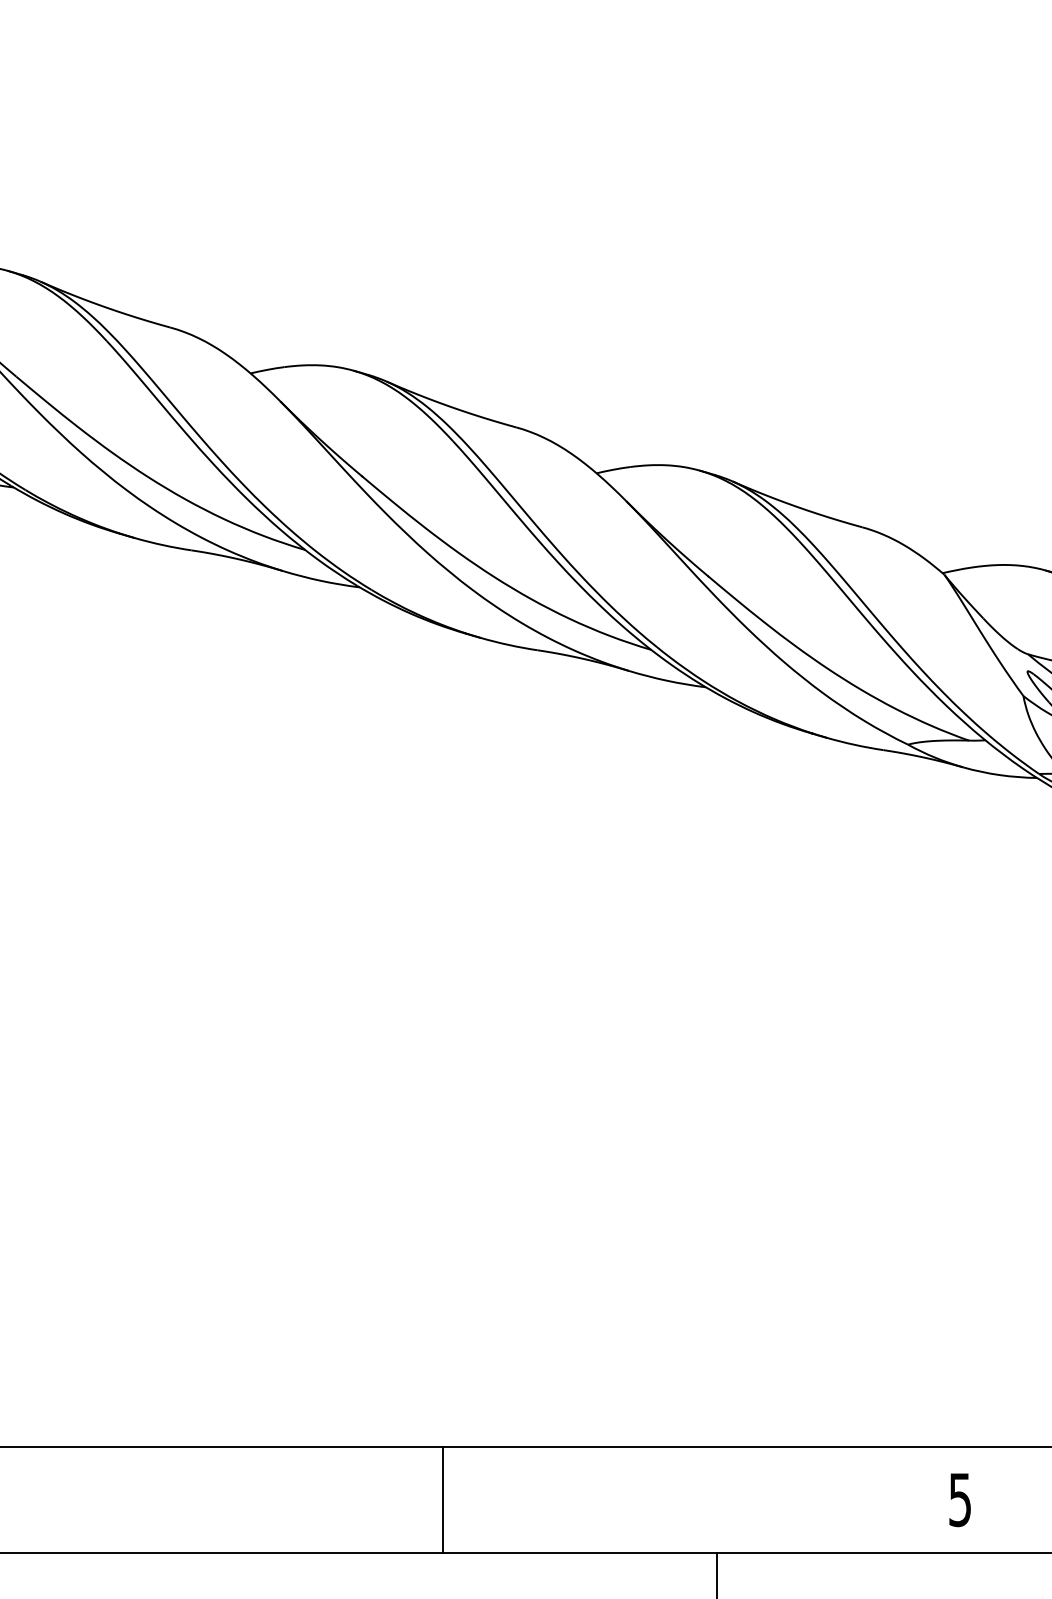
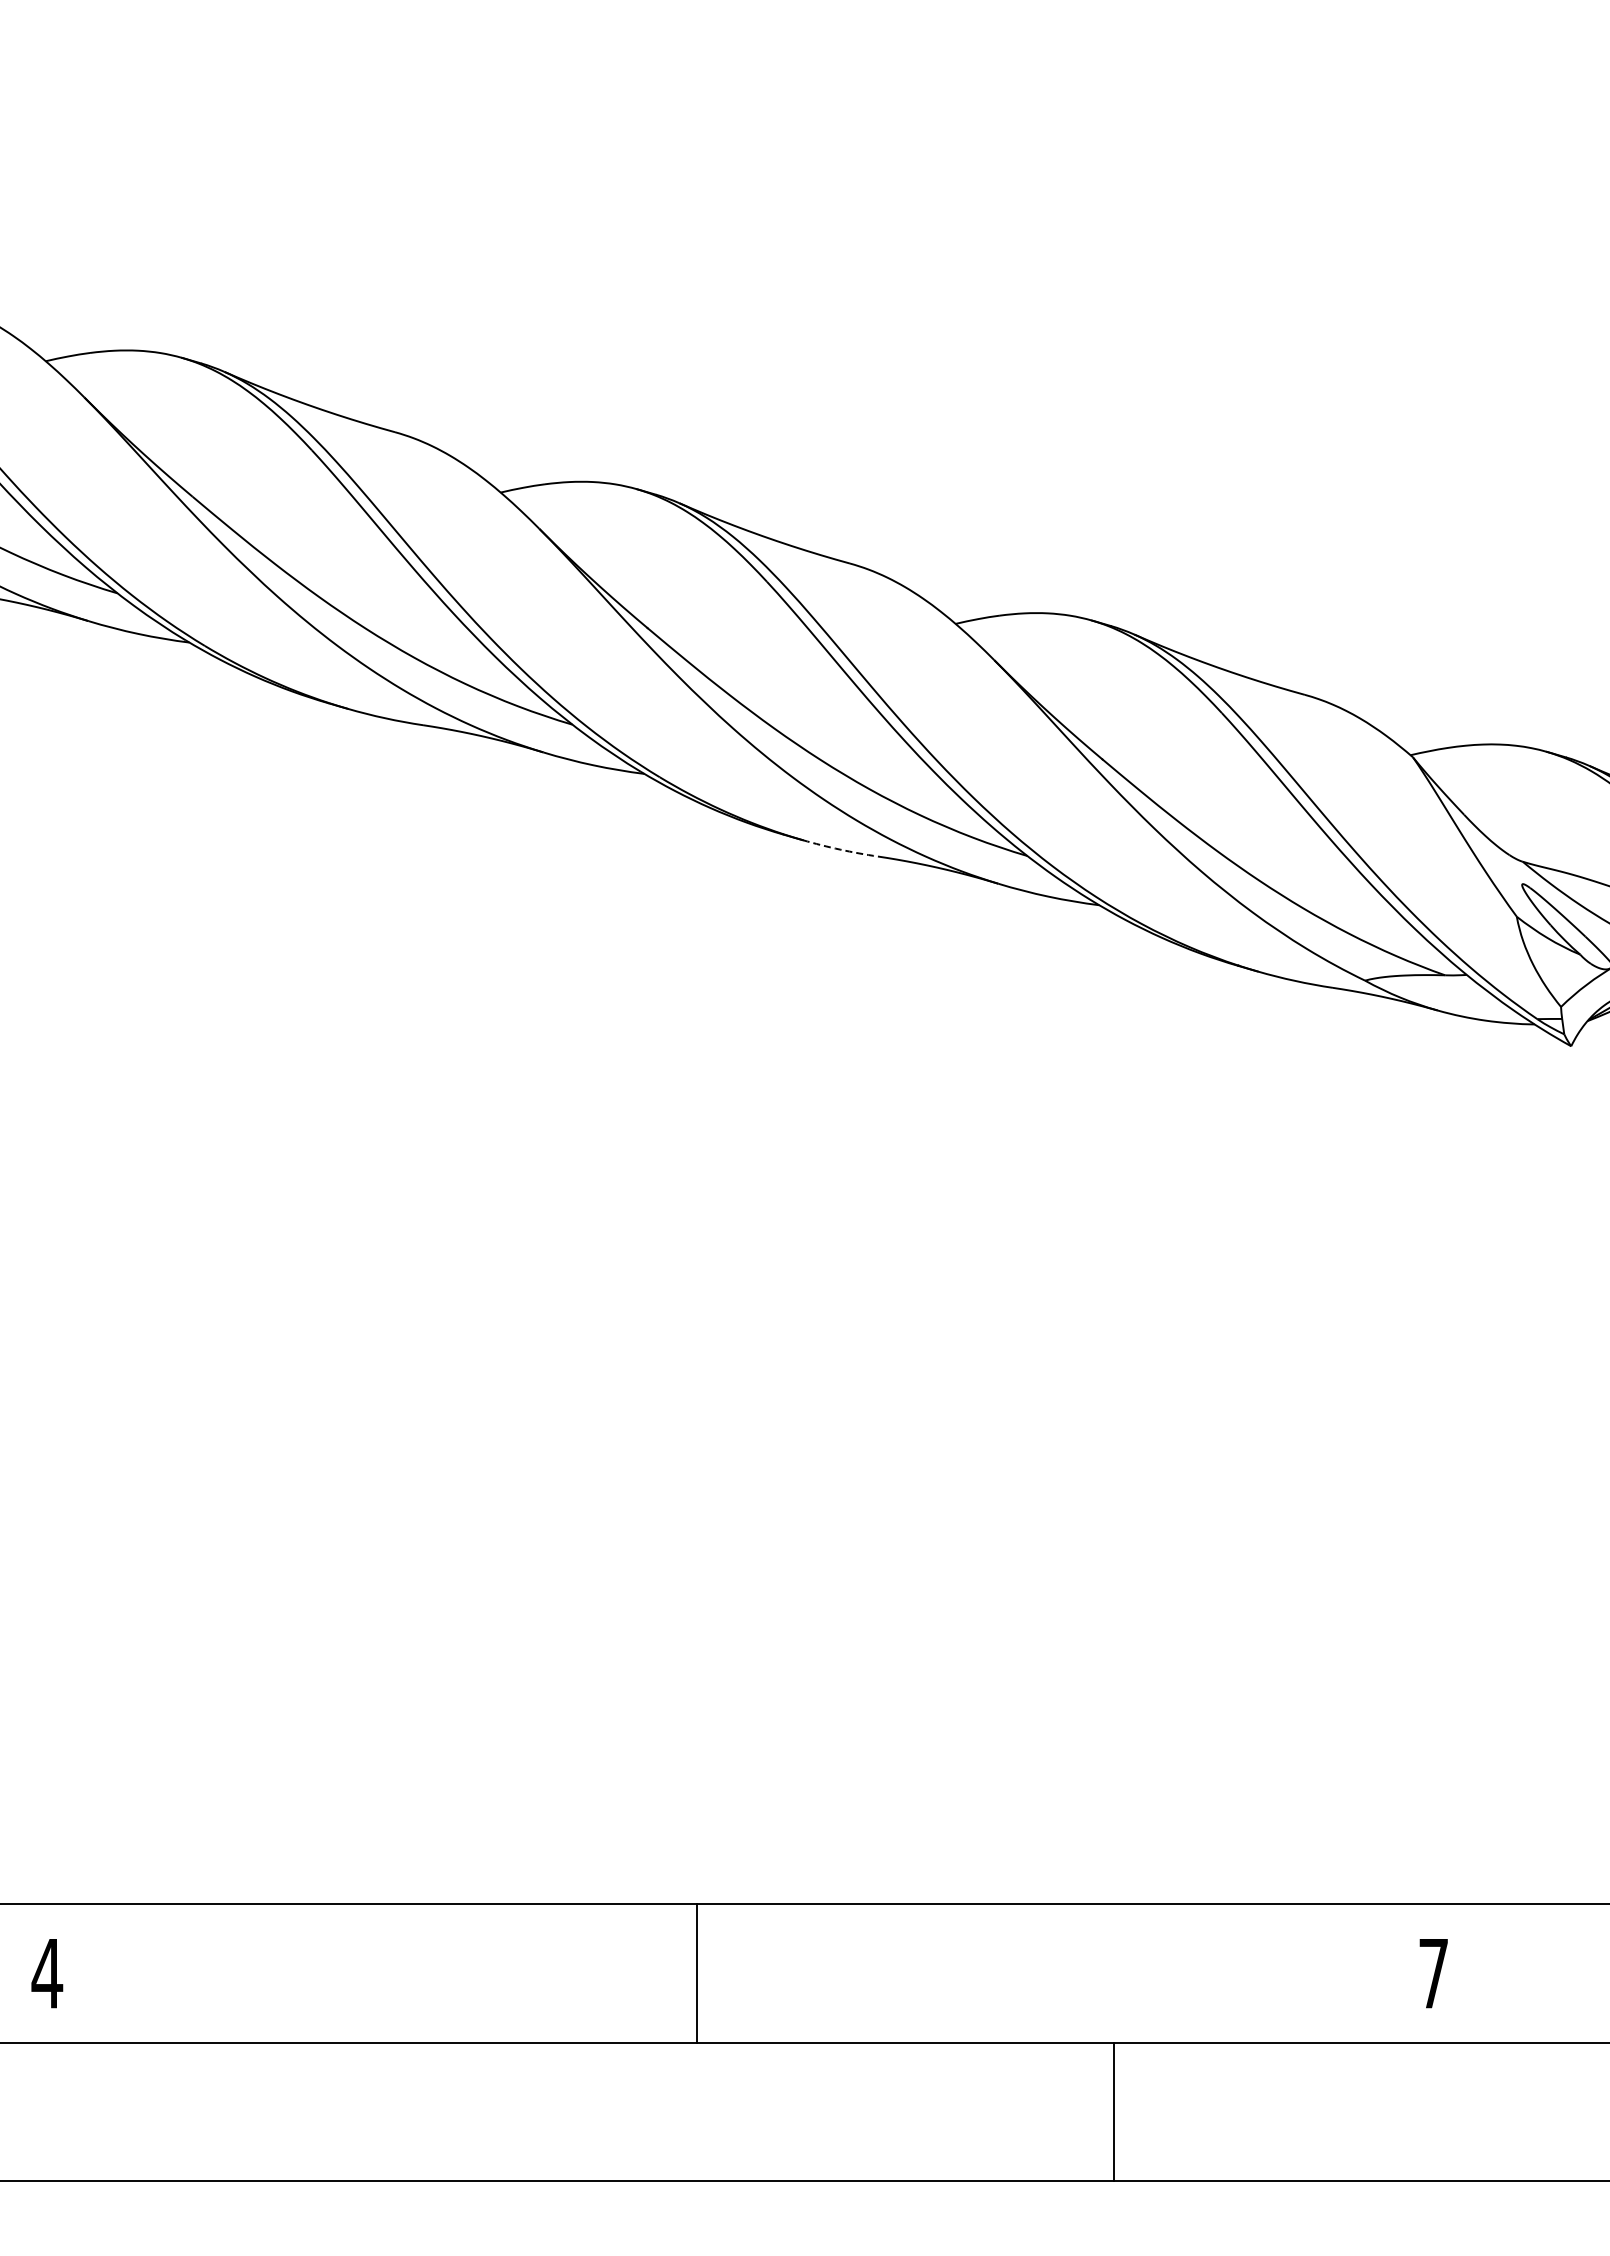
arc: (509, 644) -> (840, 849), solid -> dashed
line: (443, 1499) -> (697, 1973), moved
text: (960, 1500) -> (1433, 1974), 5 -> 7

